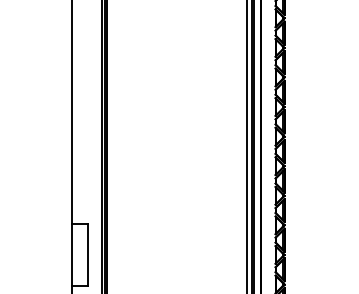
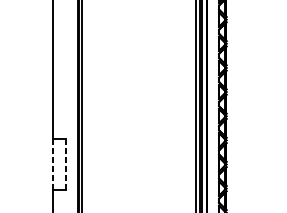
line: (71, 254) -> (52, 164), solid -> dashed
line: (88, 254) -> (66, 164), solid -> dashed

